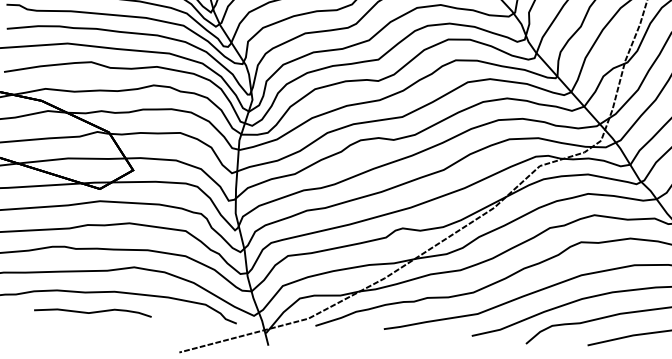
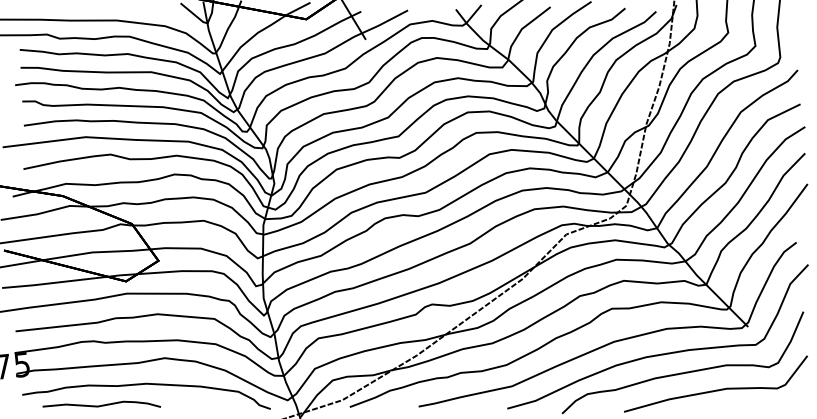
curve: (93, 311) -> (102, 404), moved

